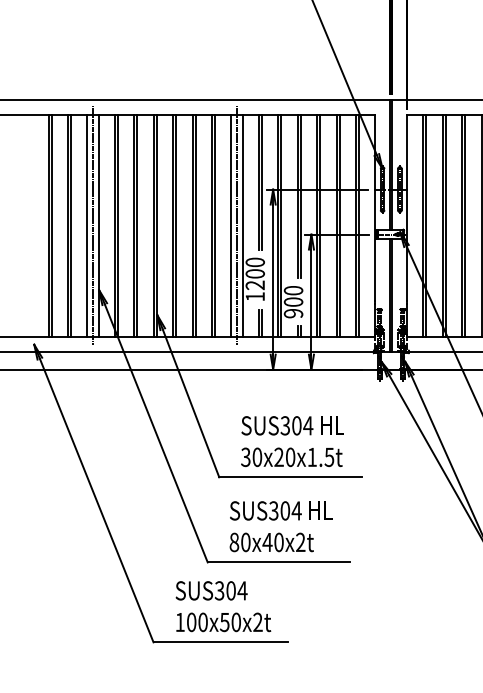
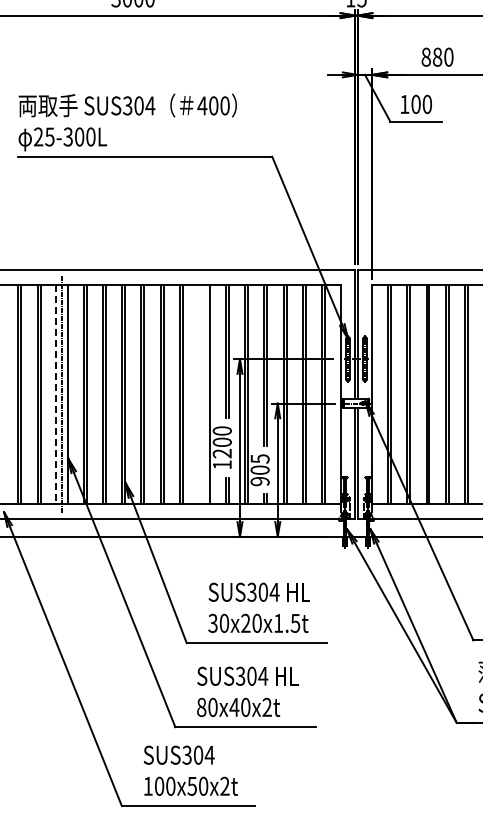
line: (87, 225) -> (56, 394), solid -> dashed
line: (231, 225) -> (198, 394), removed
line: (237, 225) -> (204, 394), removed
text: (292, 290) -> (259, 458), 900 -> 905

